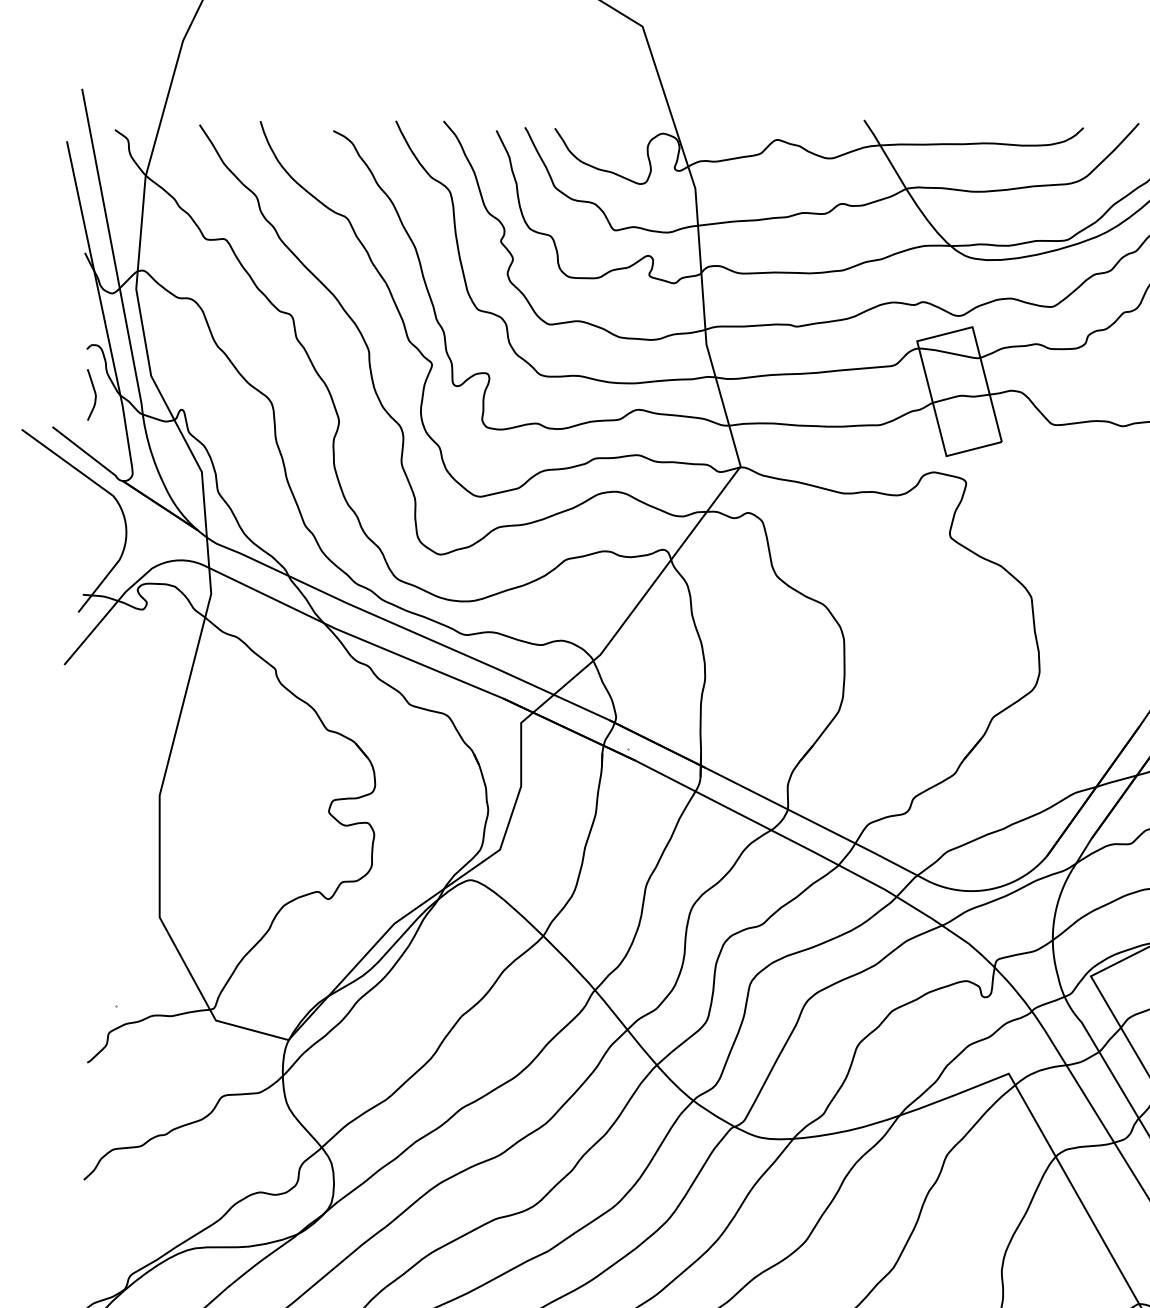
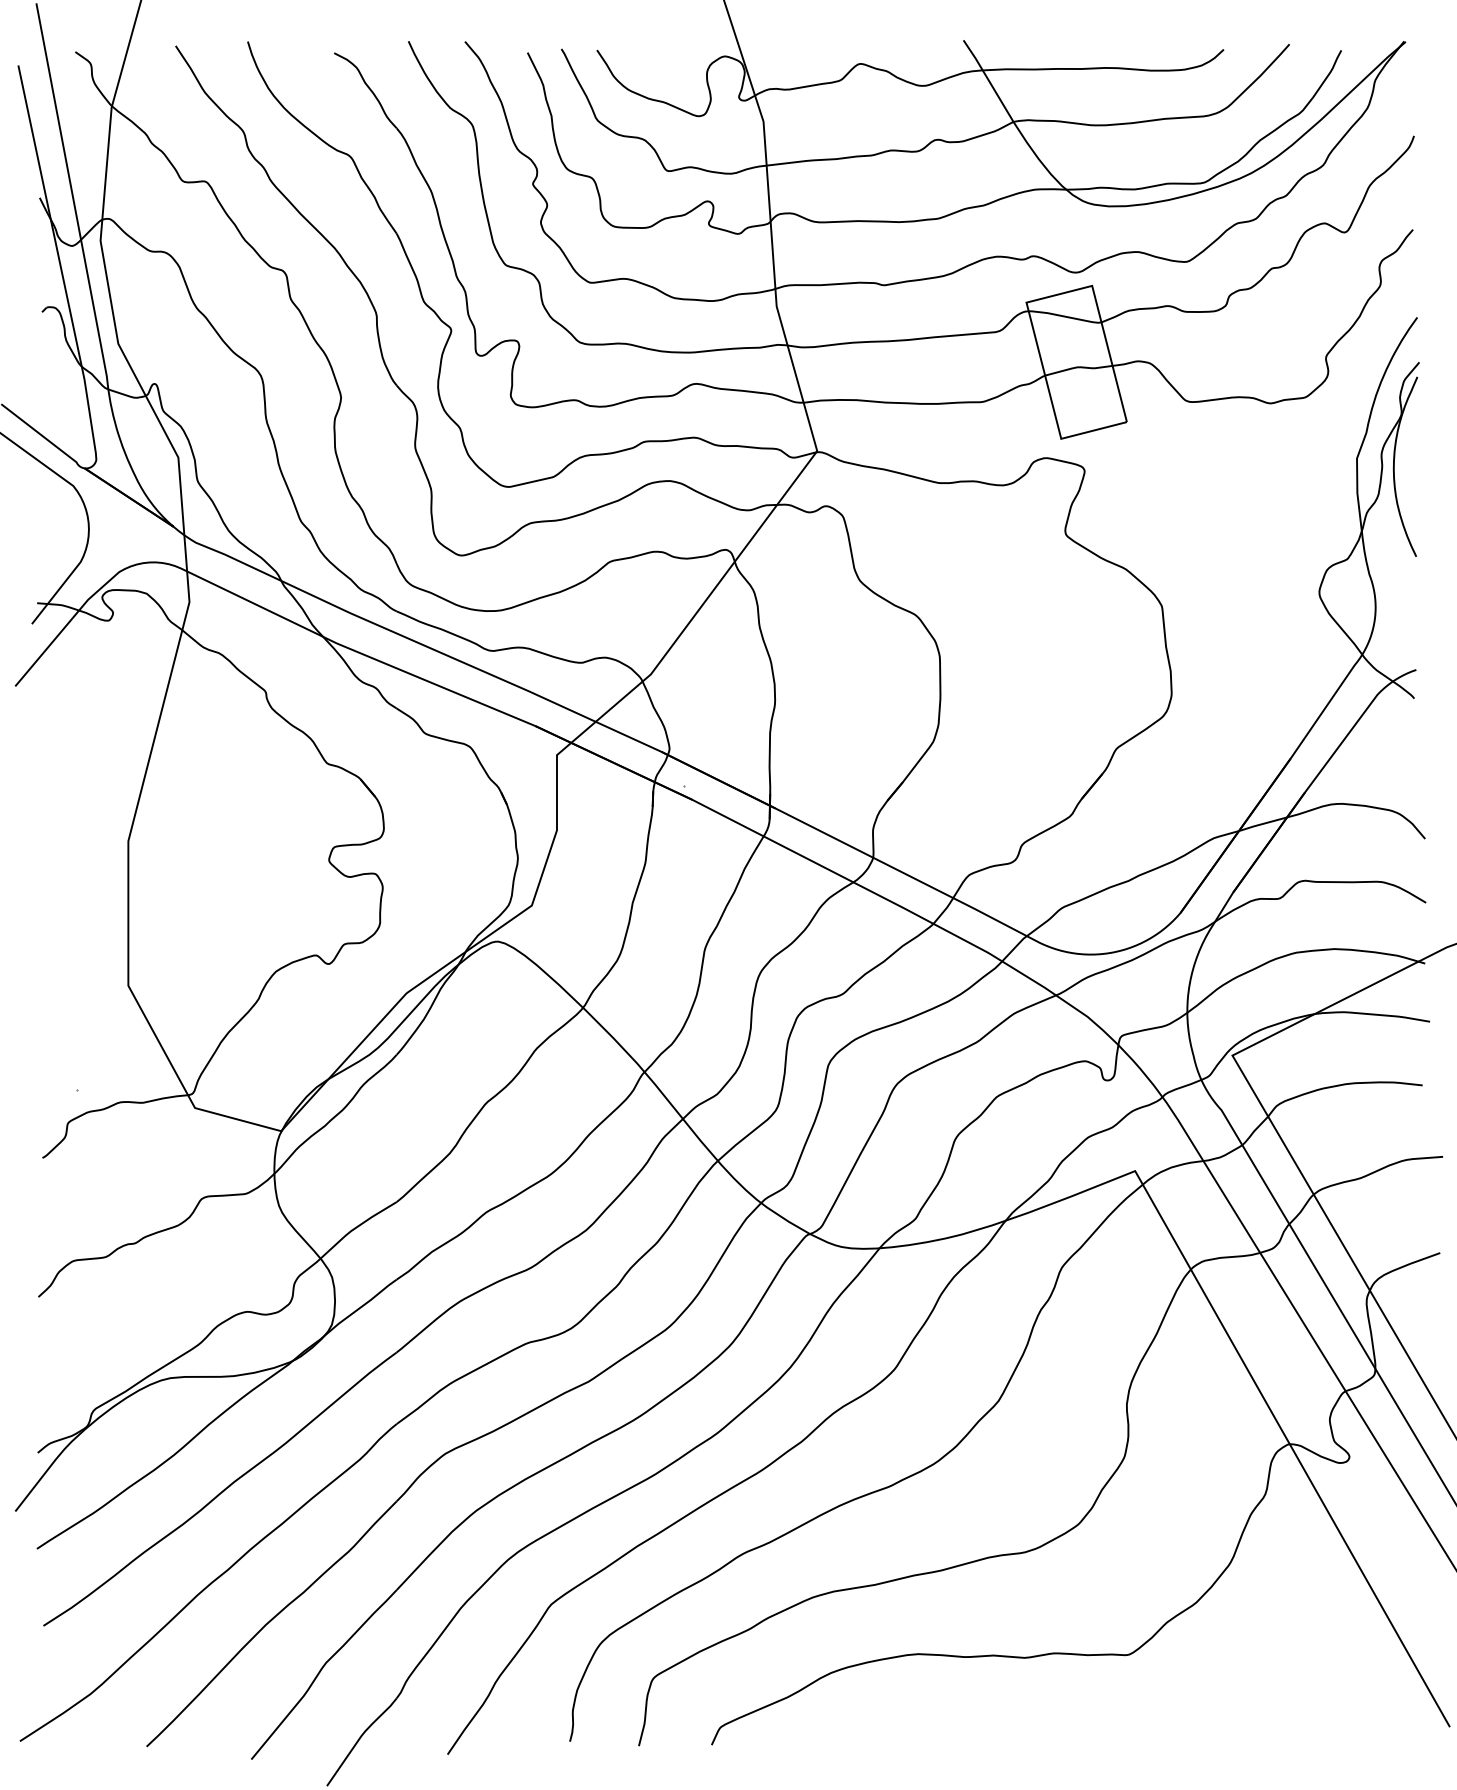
curve: (94, 394) -> (51, 365), removed

